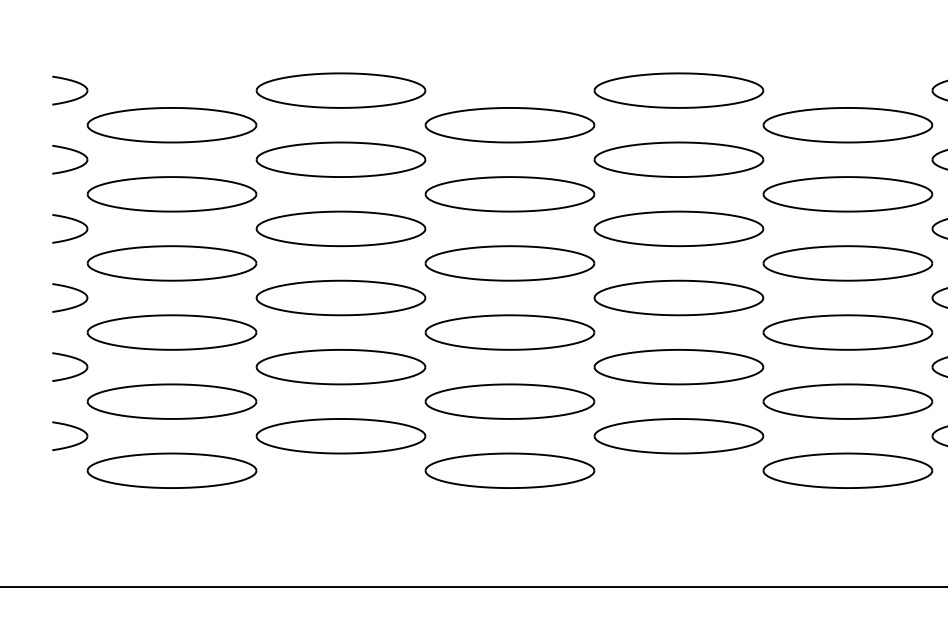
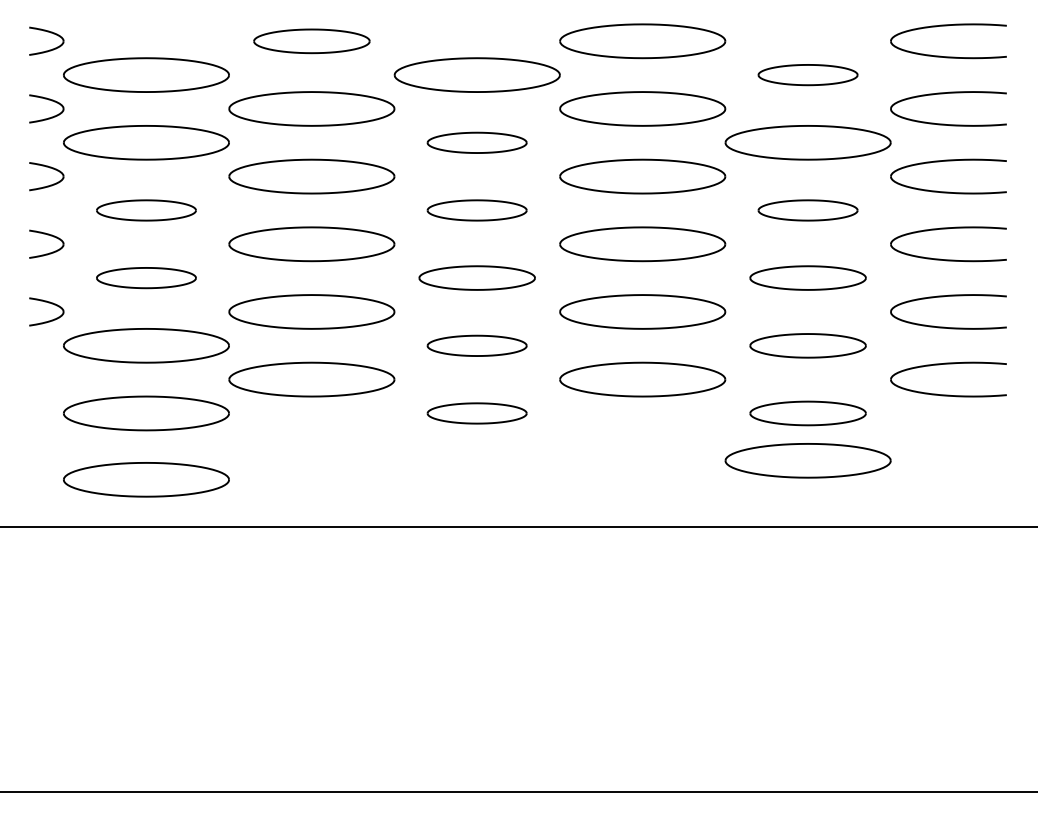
part: (340, 90) -> (311, 41), size x0.7
part: (847, 124) -> (807, 74), size x0.6
part: (509, 194) -> (476, 142), size x0.6
part: (172, 263) -> (146, 210), size x0.6
part: (509, 263) -> (476, 210), size x0.6
part: (847, 263) -> (807, 210), size x0.6
part: (172, 331) -> (146, 277), size x0.6
part: (509, 331) -> (476, 277), size x0.7
part: (847, 331) -> (807, 277), size x0.7
part: (509, 401) -> (476, 345), size x0.6
part: (847, 401) -> (807, 345), size x0.7
part: (73, 427) -> (49, 371), removed
part: (509, 470) -> (476, 413), size x0.6
part: (847, 470) -> (807, 413), size x0.7
part: (847, 518) -> (807, 460), added
part: (172, 538) -> (146, 479), added

